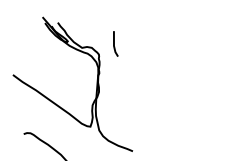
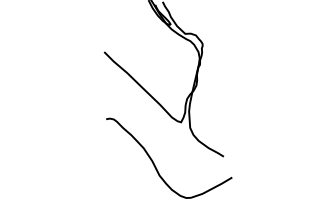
line: (114, 43) -> (221, 34), removed

